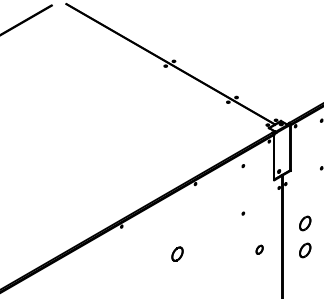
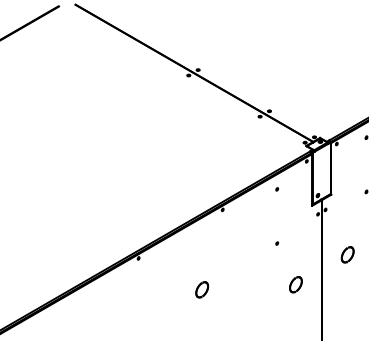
part: (259, 249) -> (295, 284), size x1.67
part: (305, 250) -> (348, 285), removed

